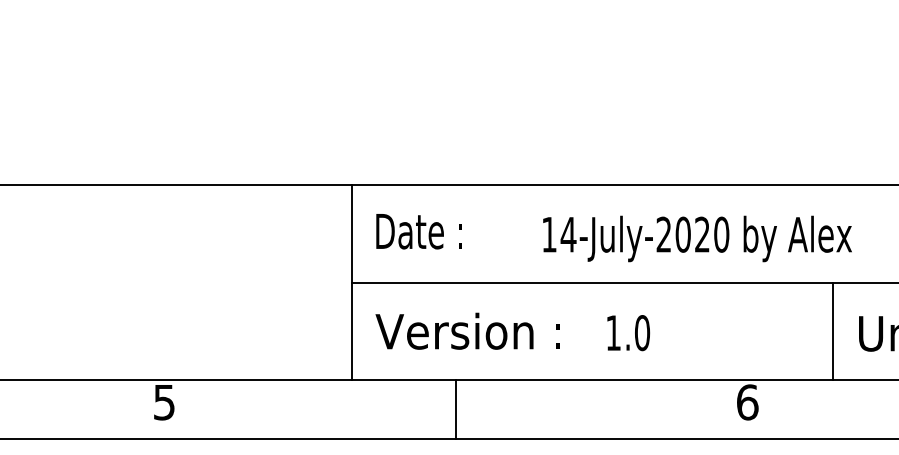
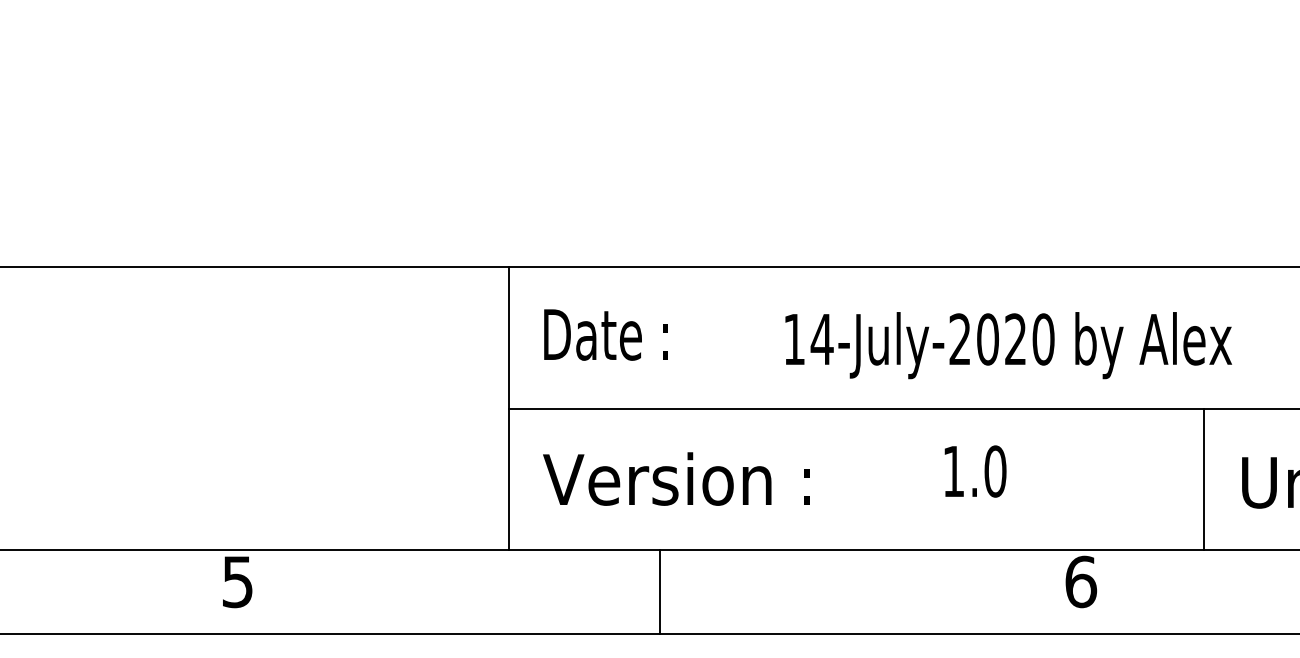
text: (628, 333) -> (975, 472), moved

